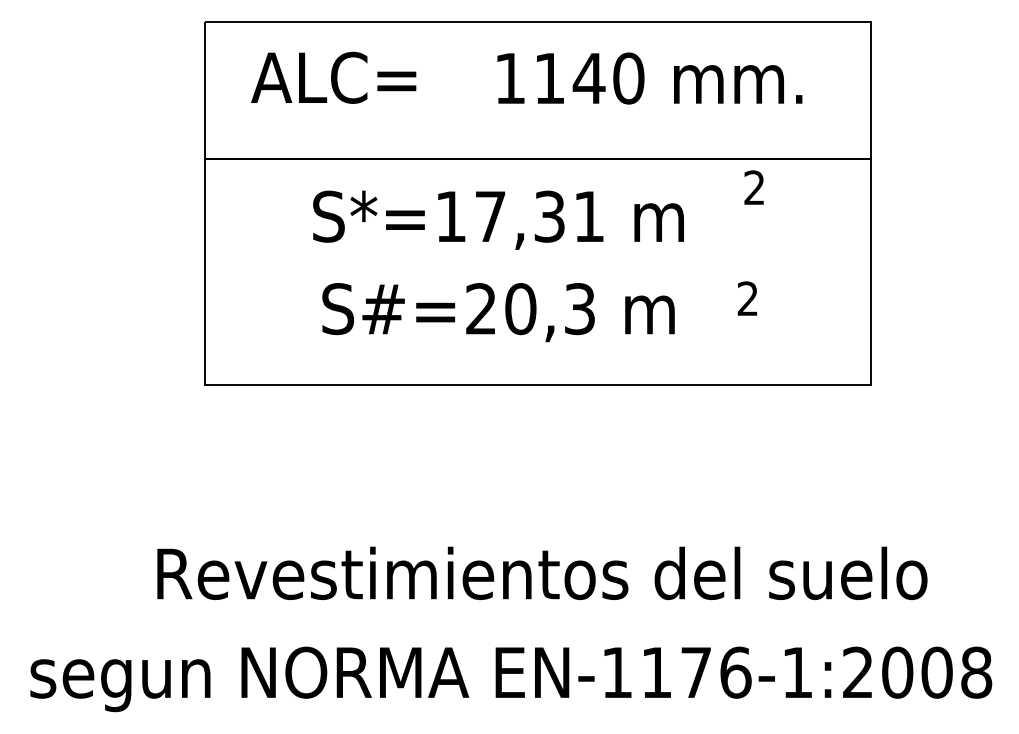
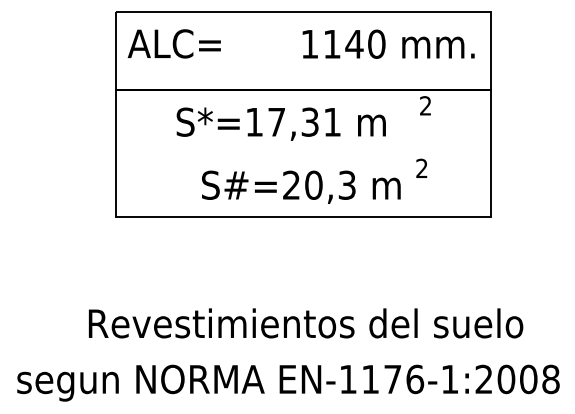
text: (332, 77) -> (173, 43), moved
text: (649, 77) -> (388, 43), moved
text: (498, 311) -> (301, 186), moved

